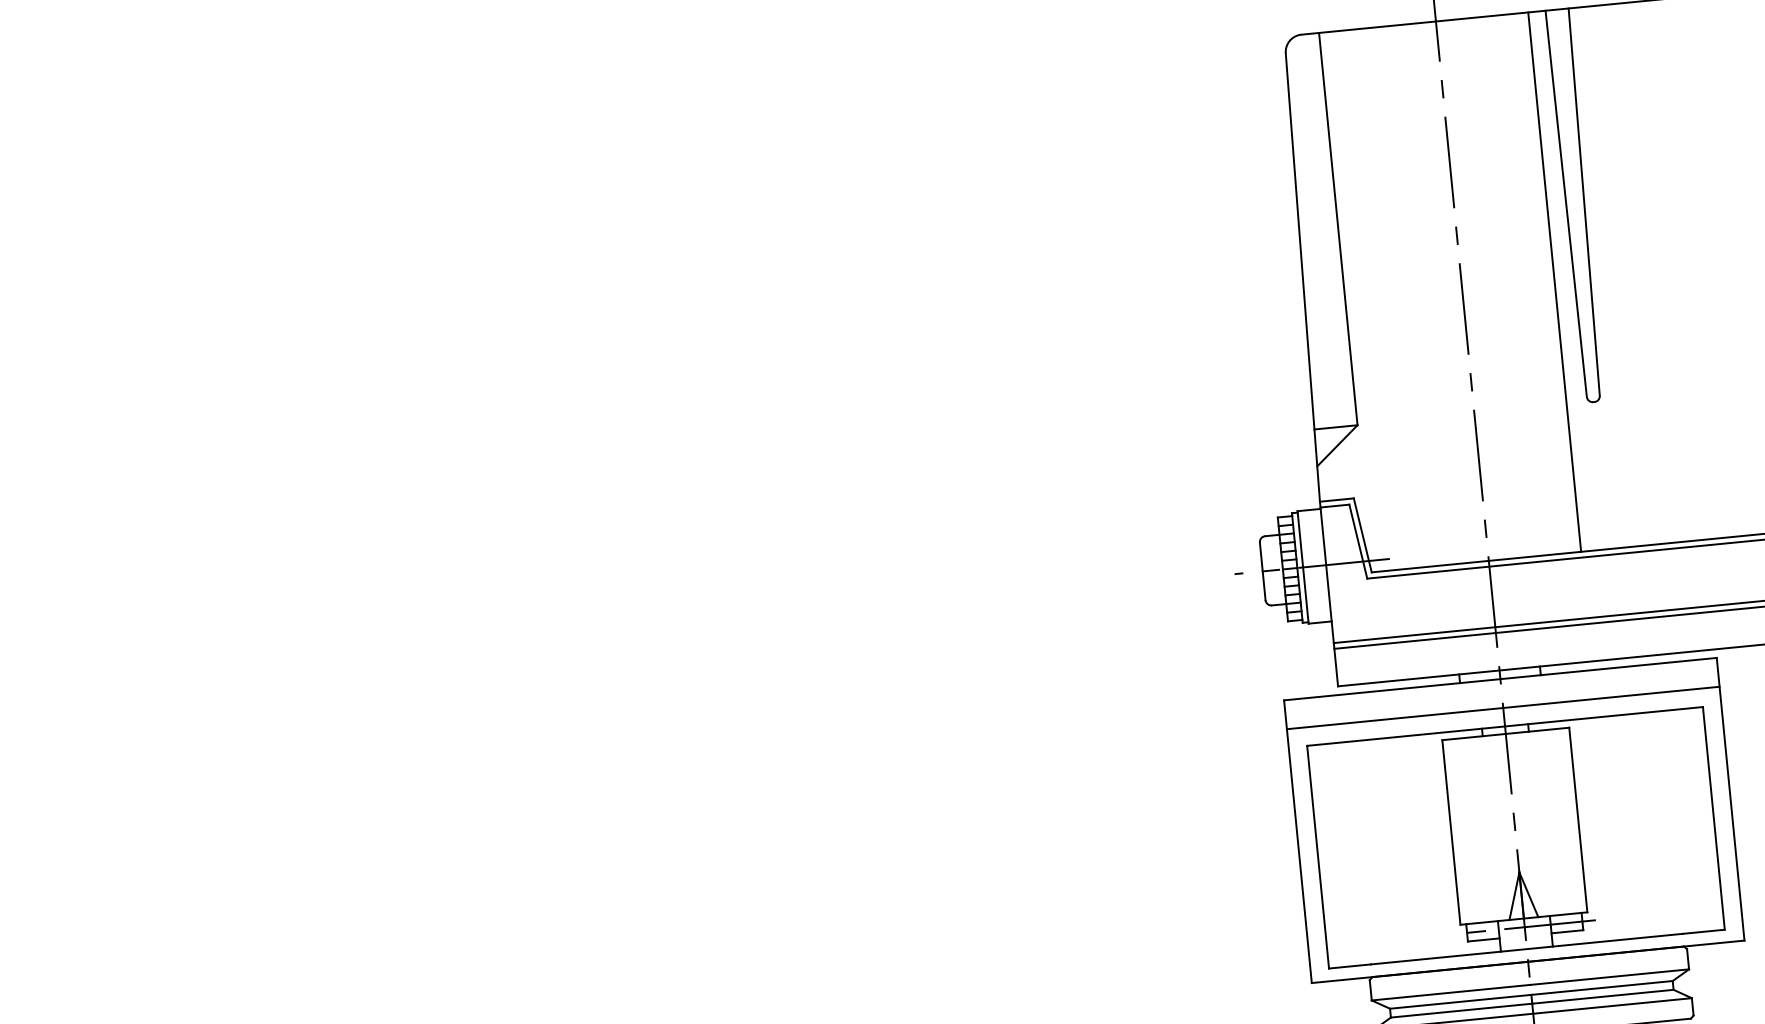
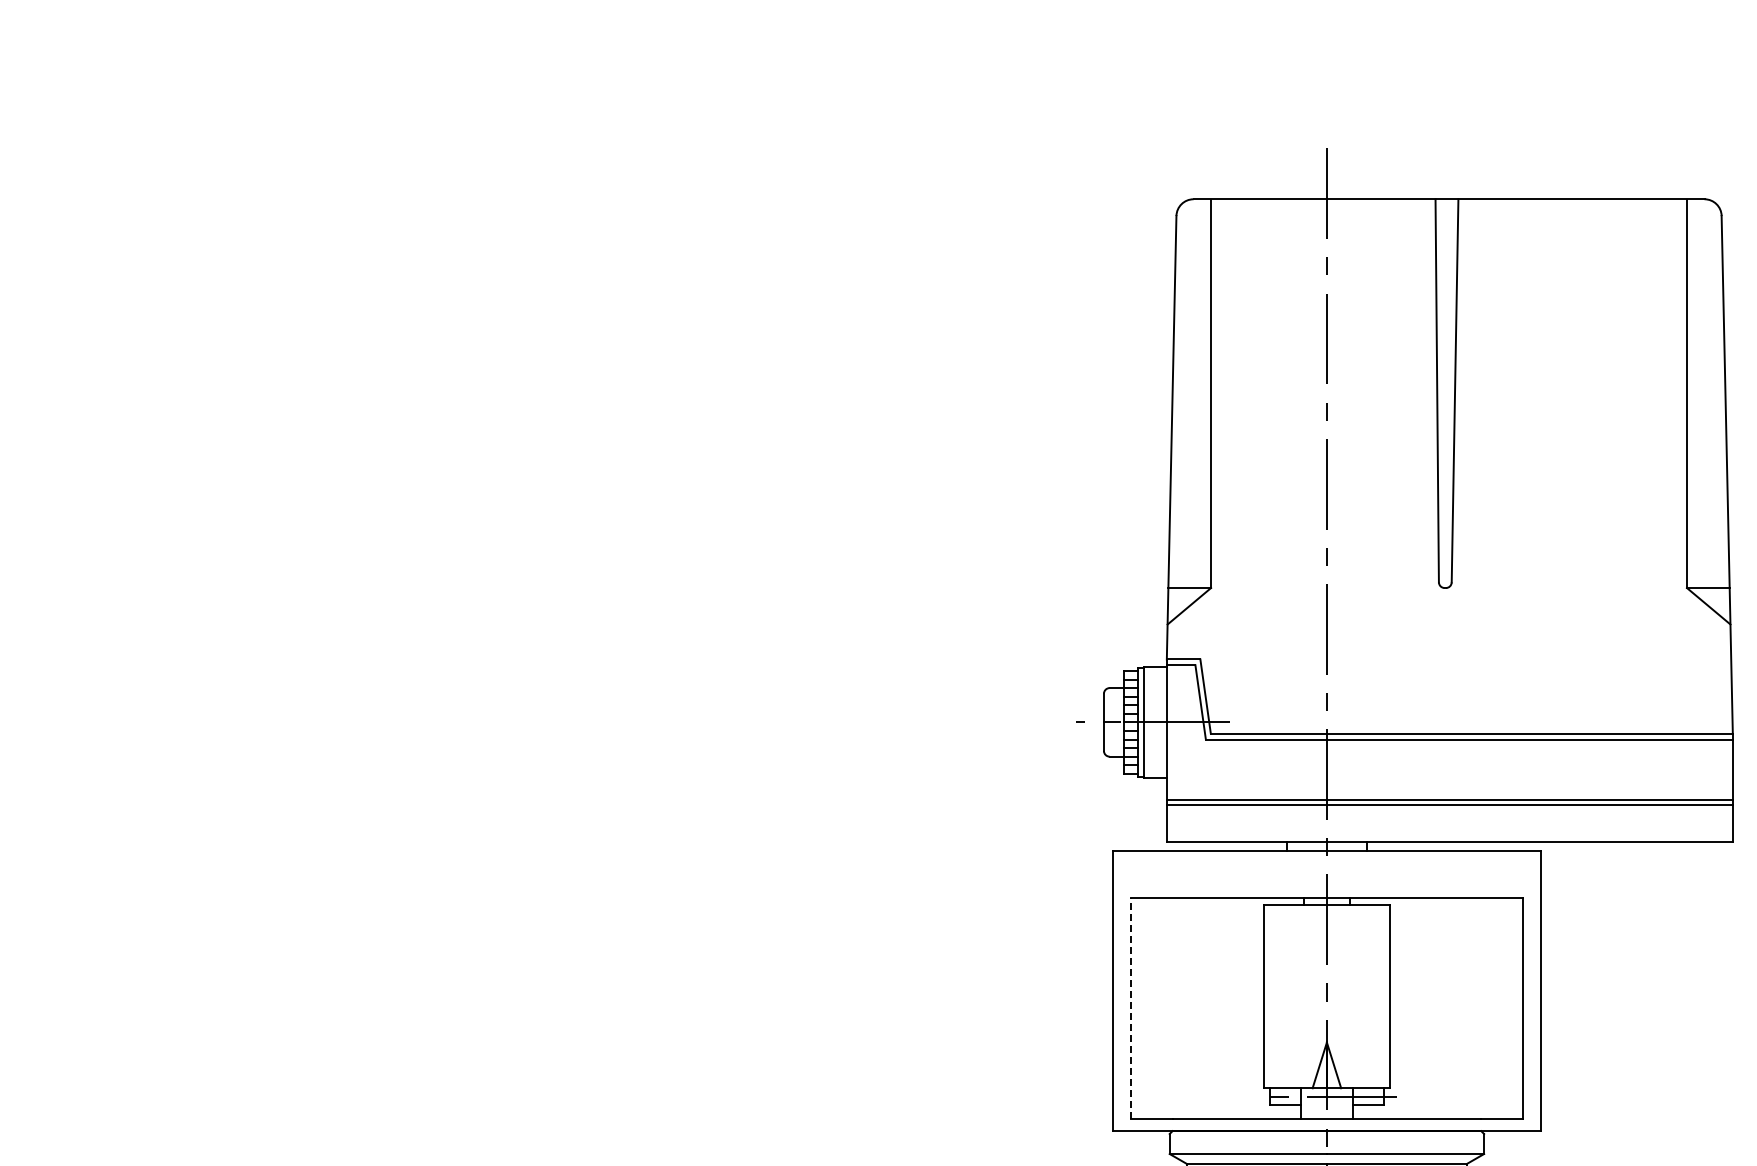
line: (1554, 282) -> (1418, 466), removed
line: (1502, 707) -> (1326, 879), removed
line: (1317, 856) -> (1130, 1007), solid -> dashed

